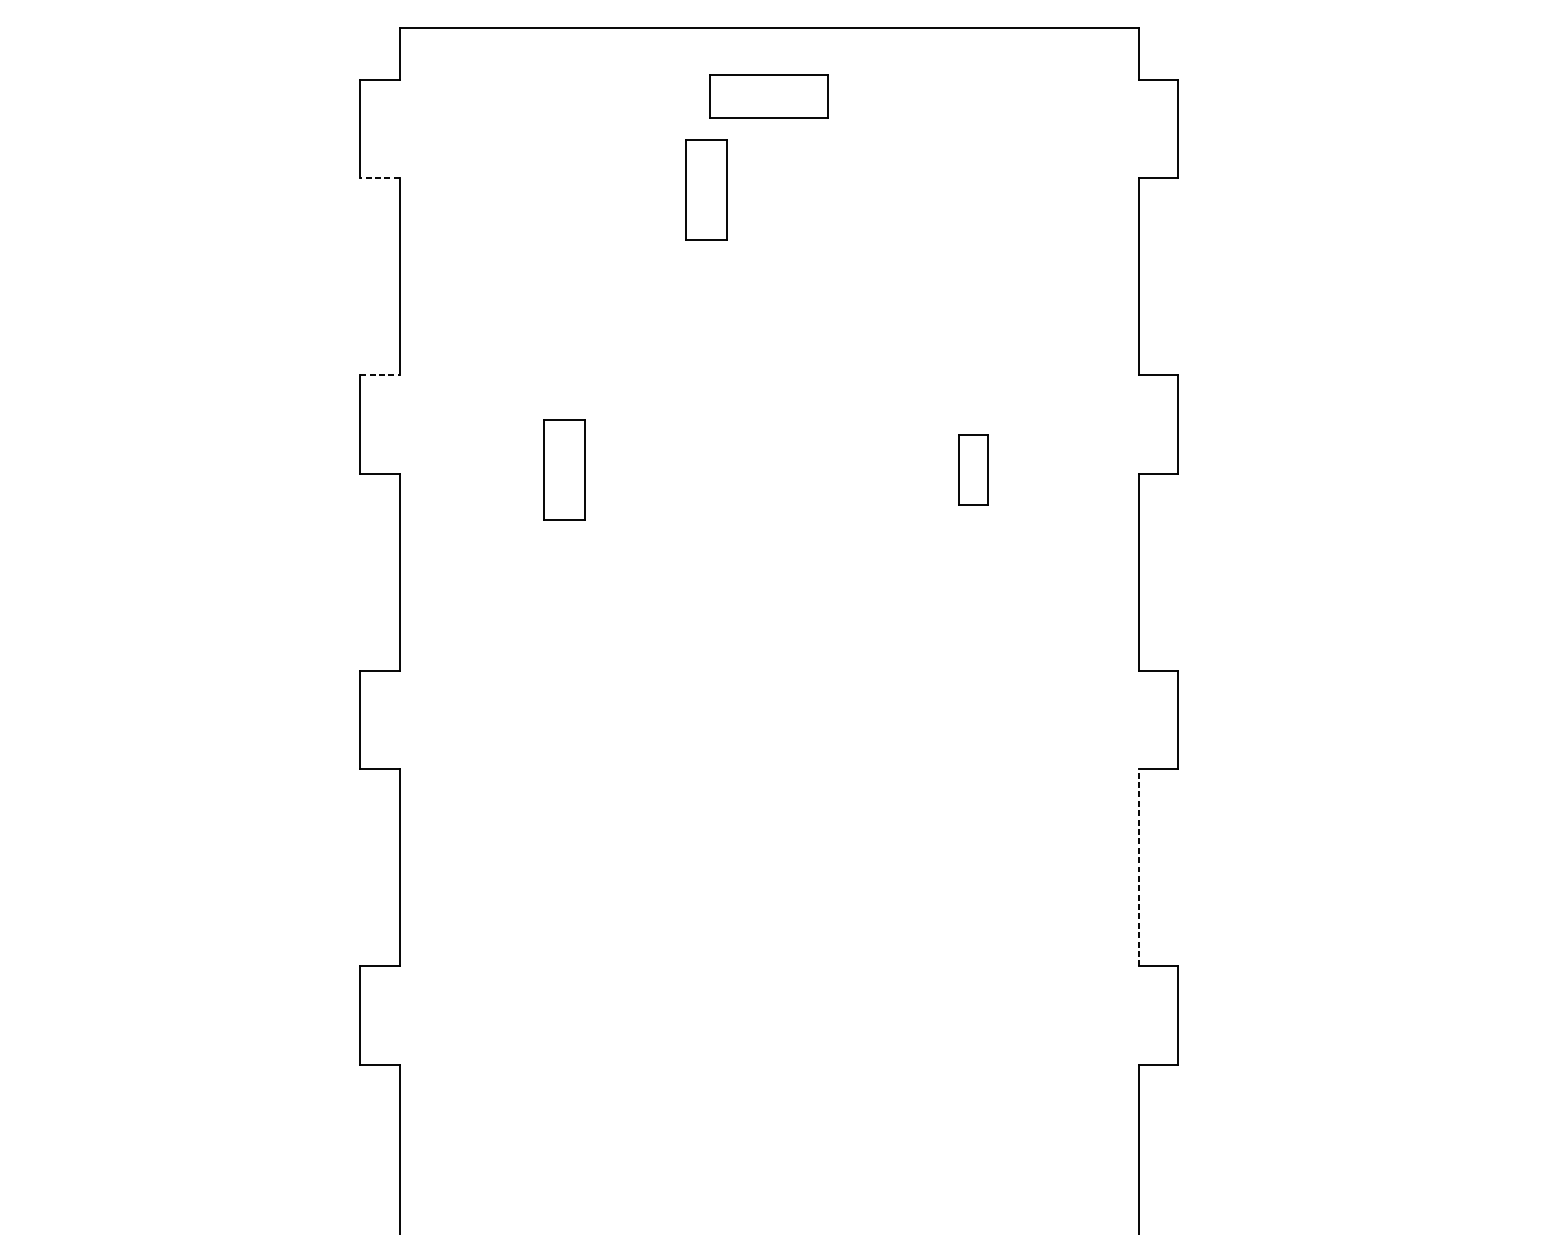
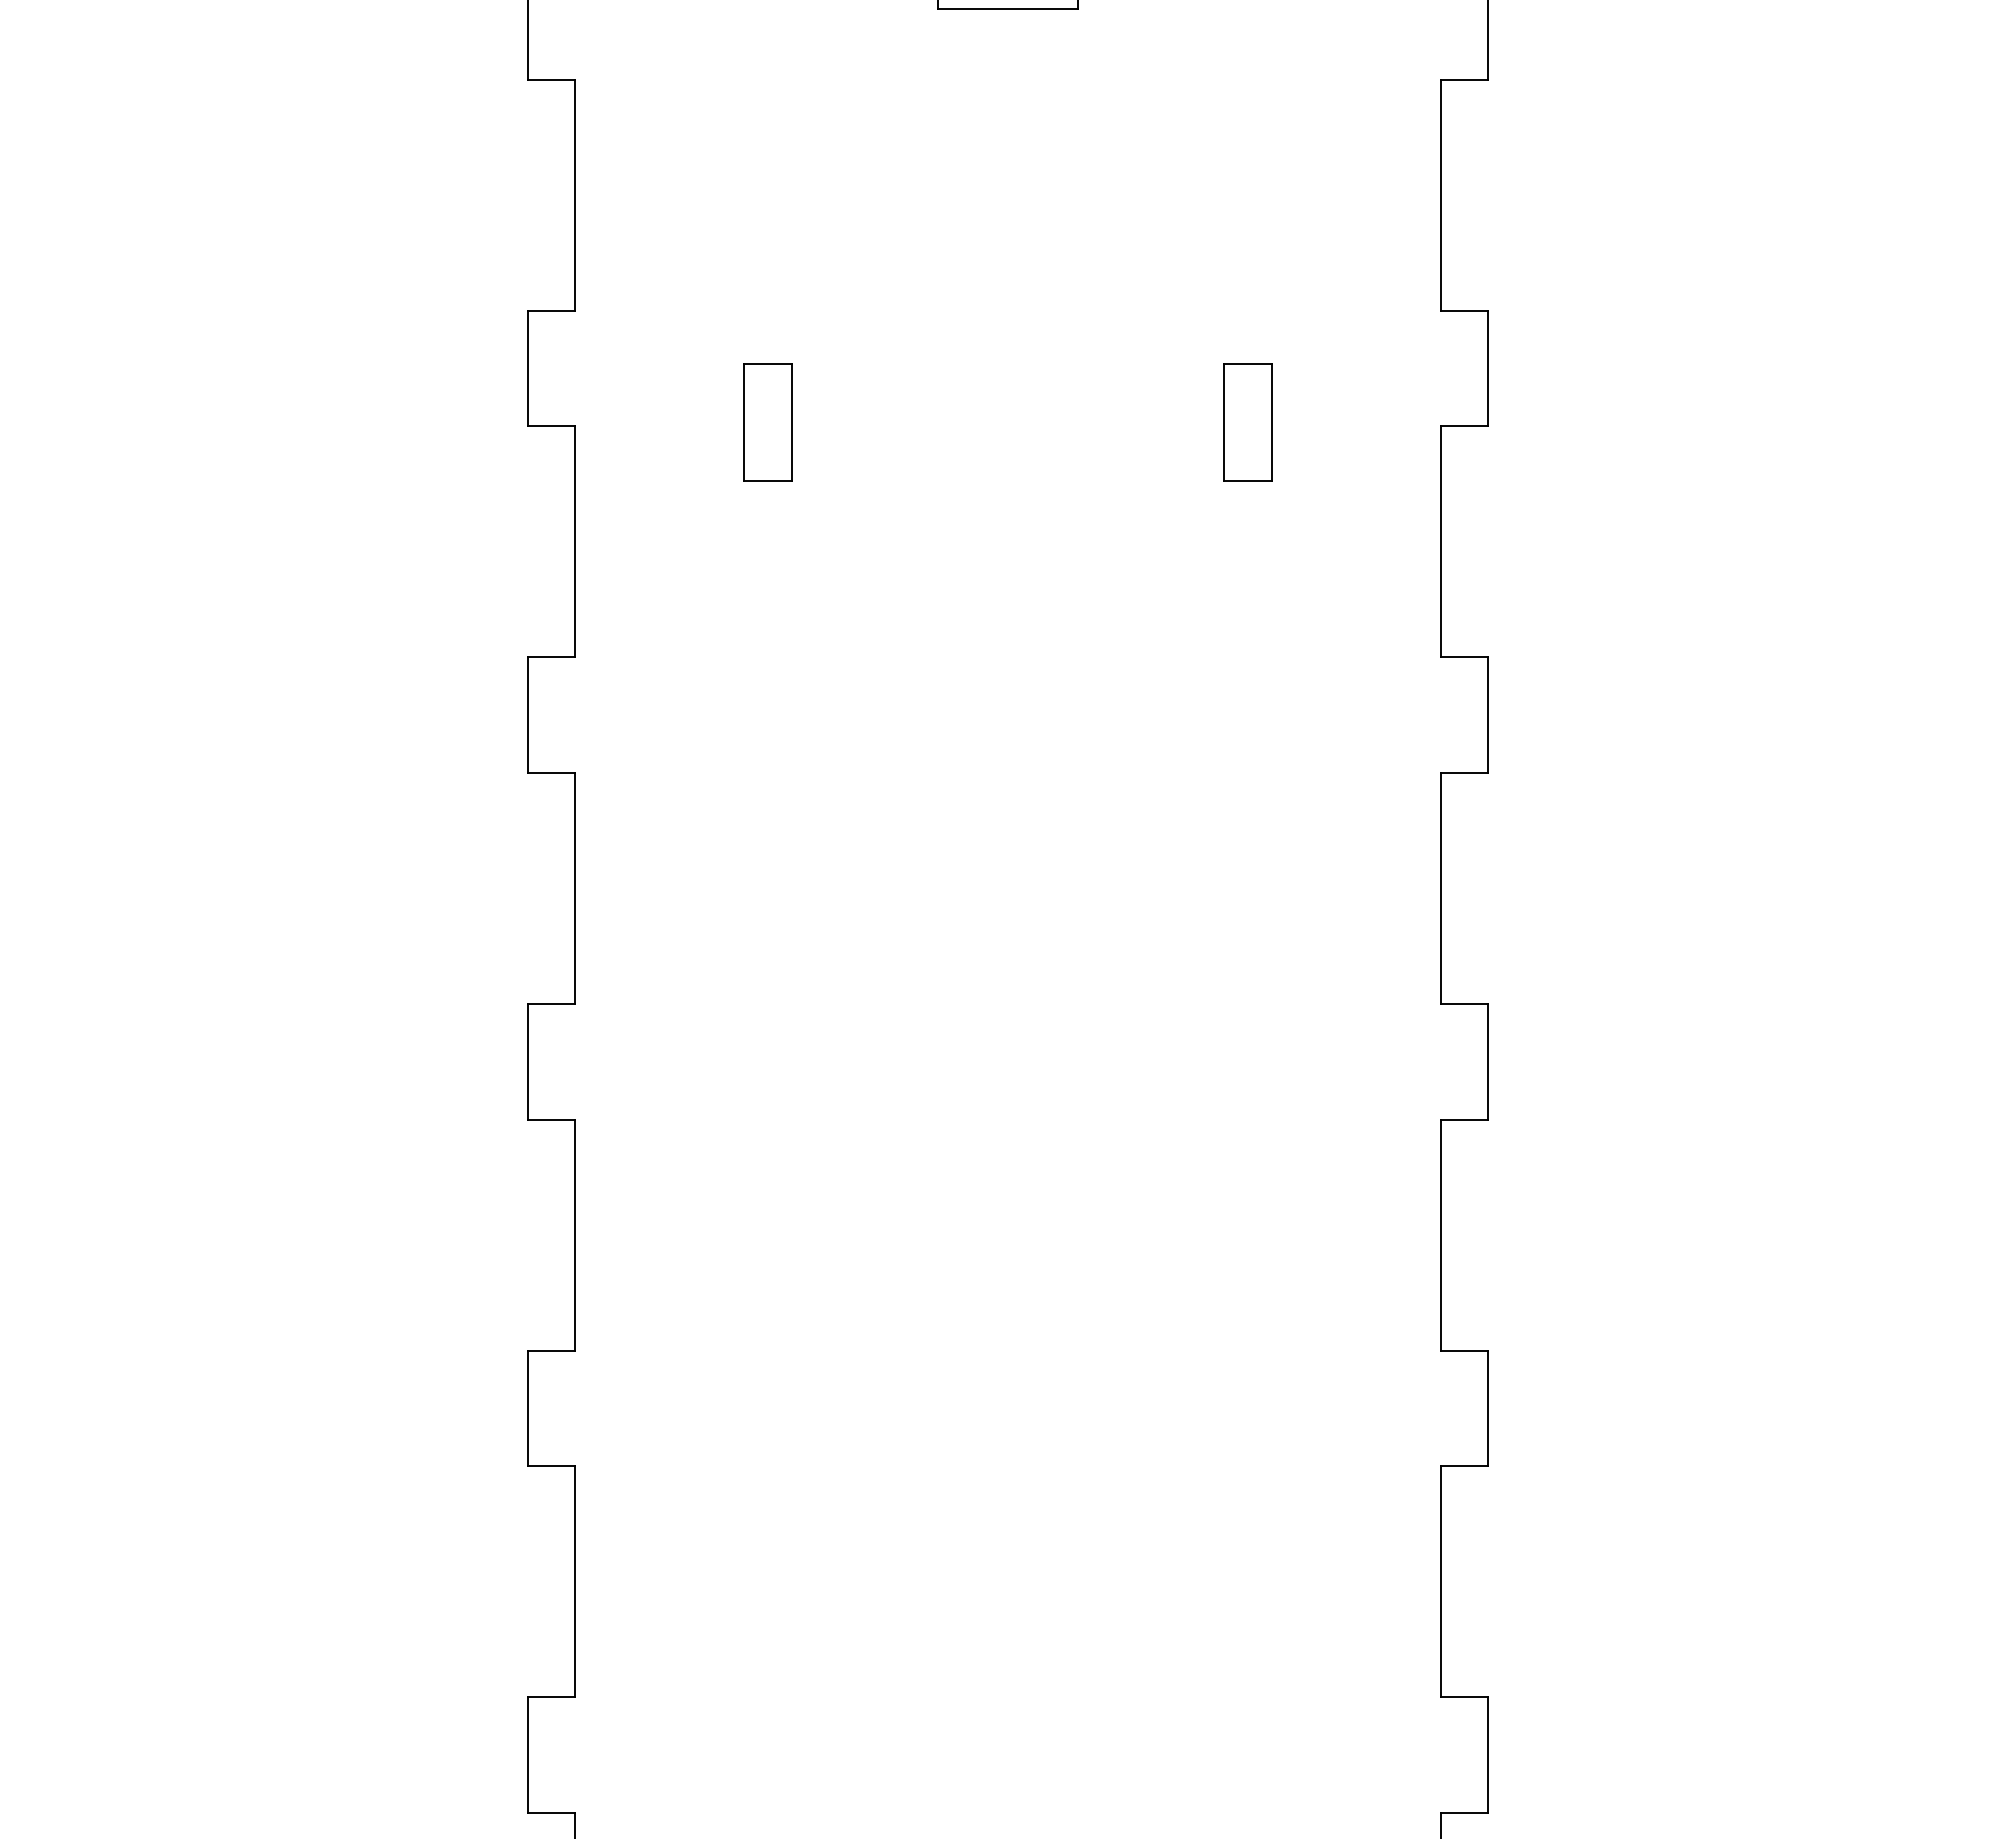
line: (379, 178) -> (551, 79), dashed -> solid
part: (705, 189) -> (933, 93), removed
line: (380, 375) -> (552, 310), dashed -> solid
part: (973, 470) -> (1247, 422), size x1.43
line: (1138, 867) -> (1441, 888), dashed -> solid

